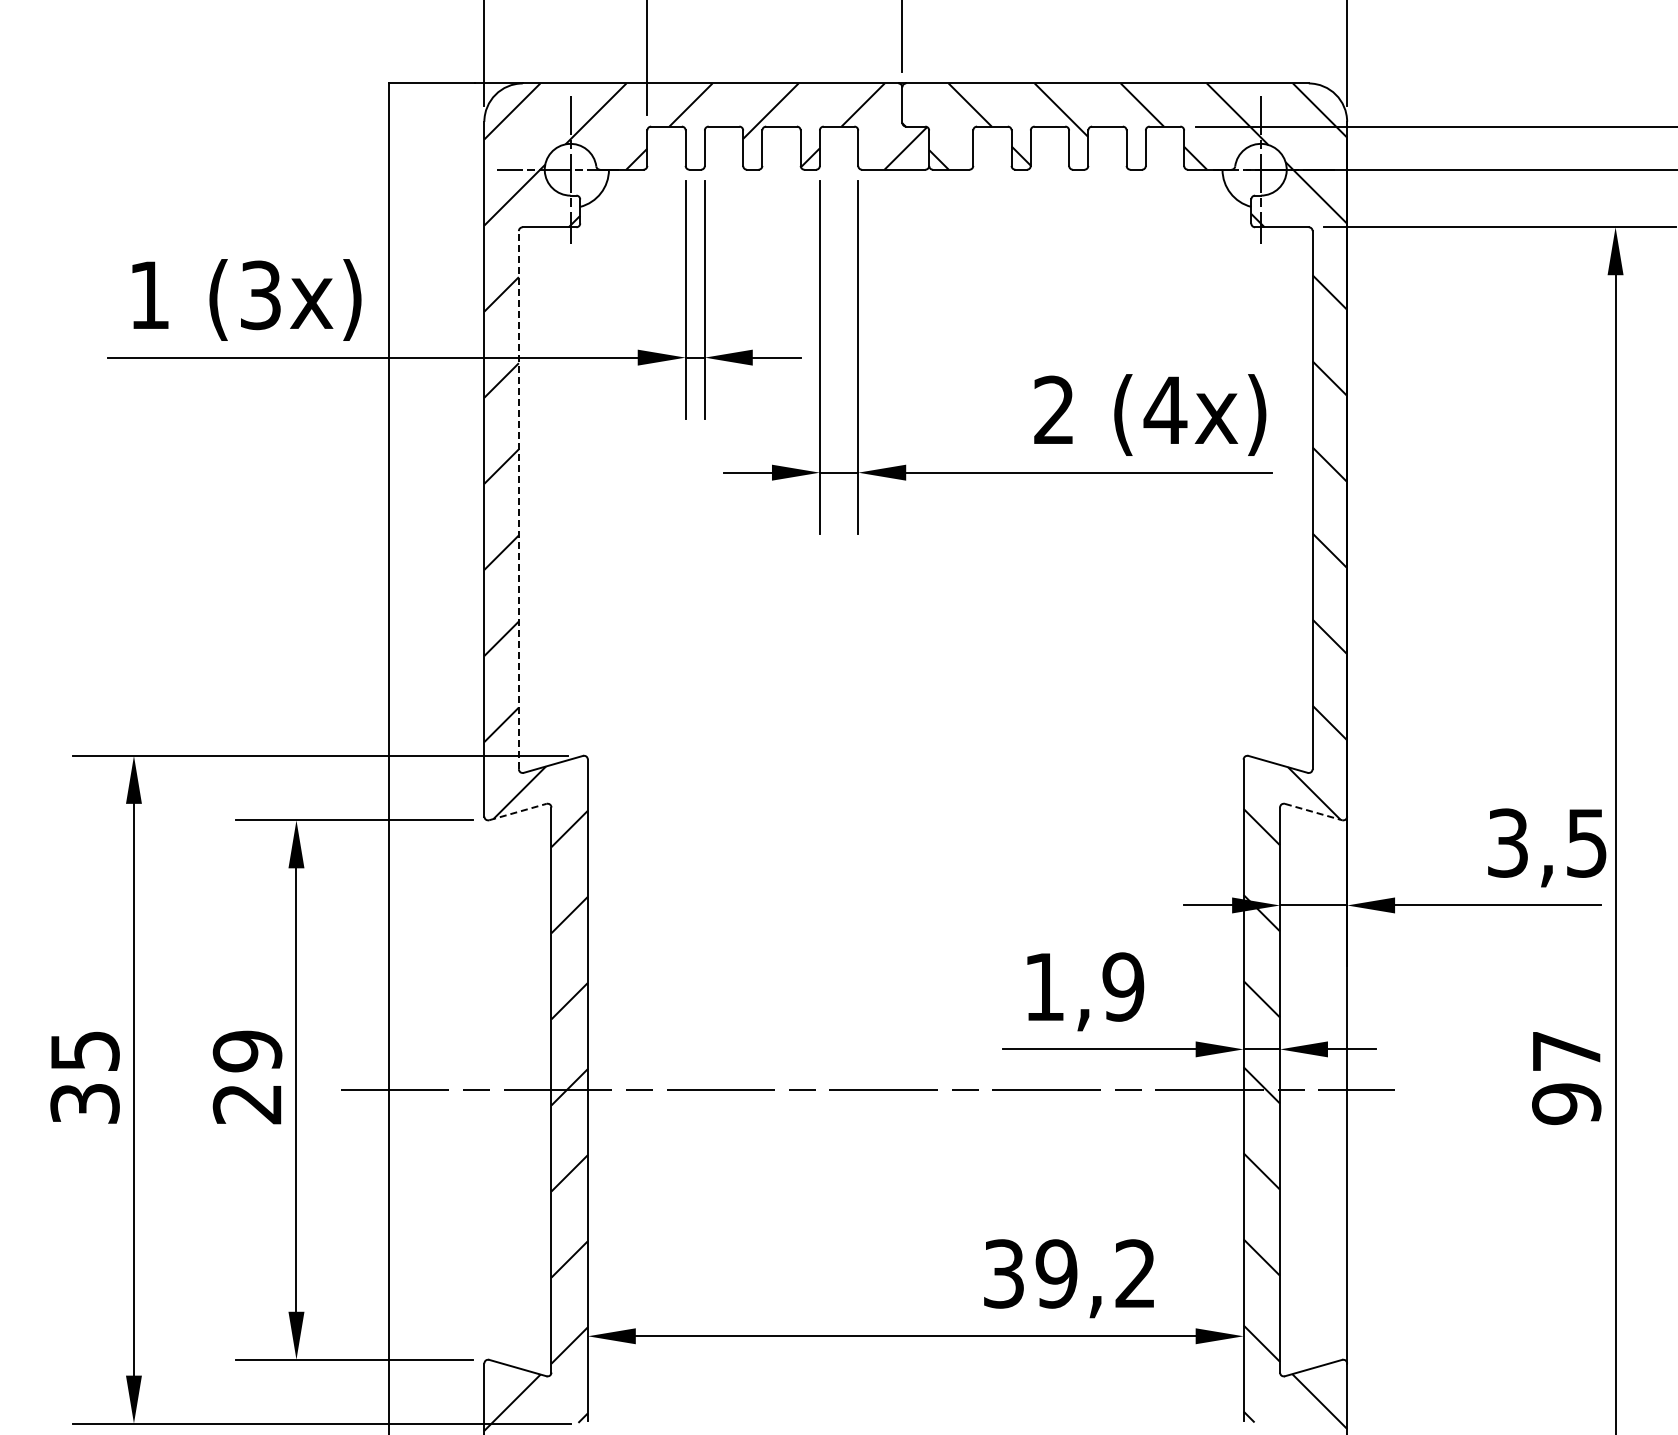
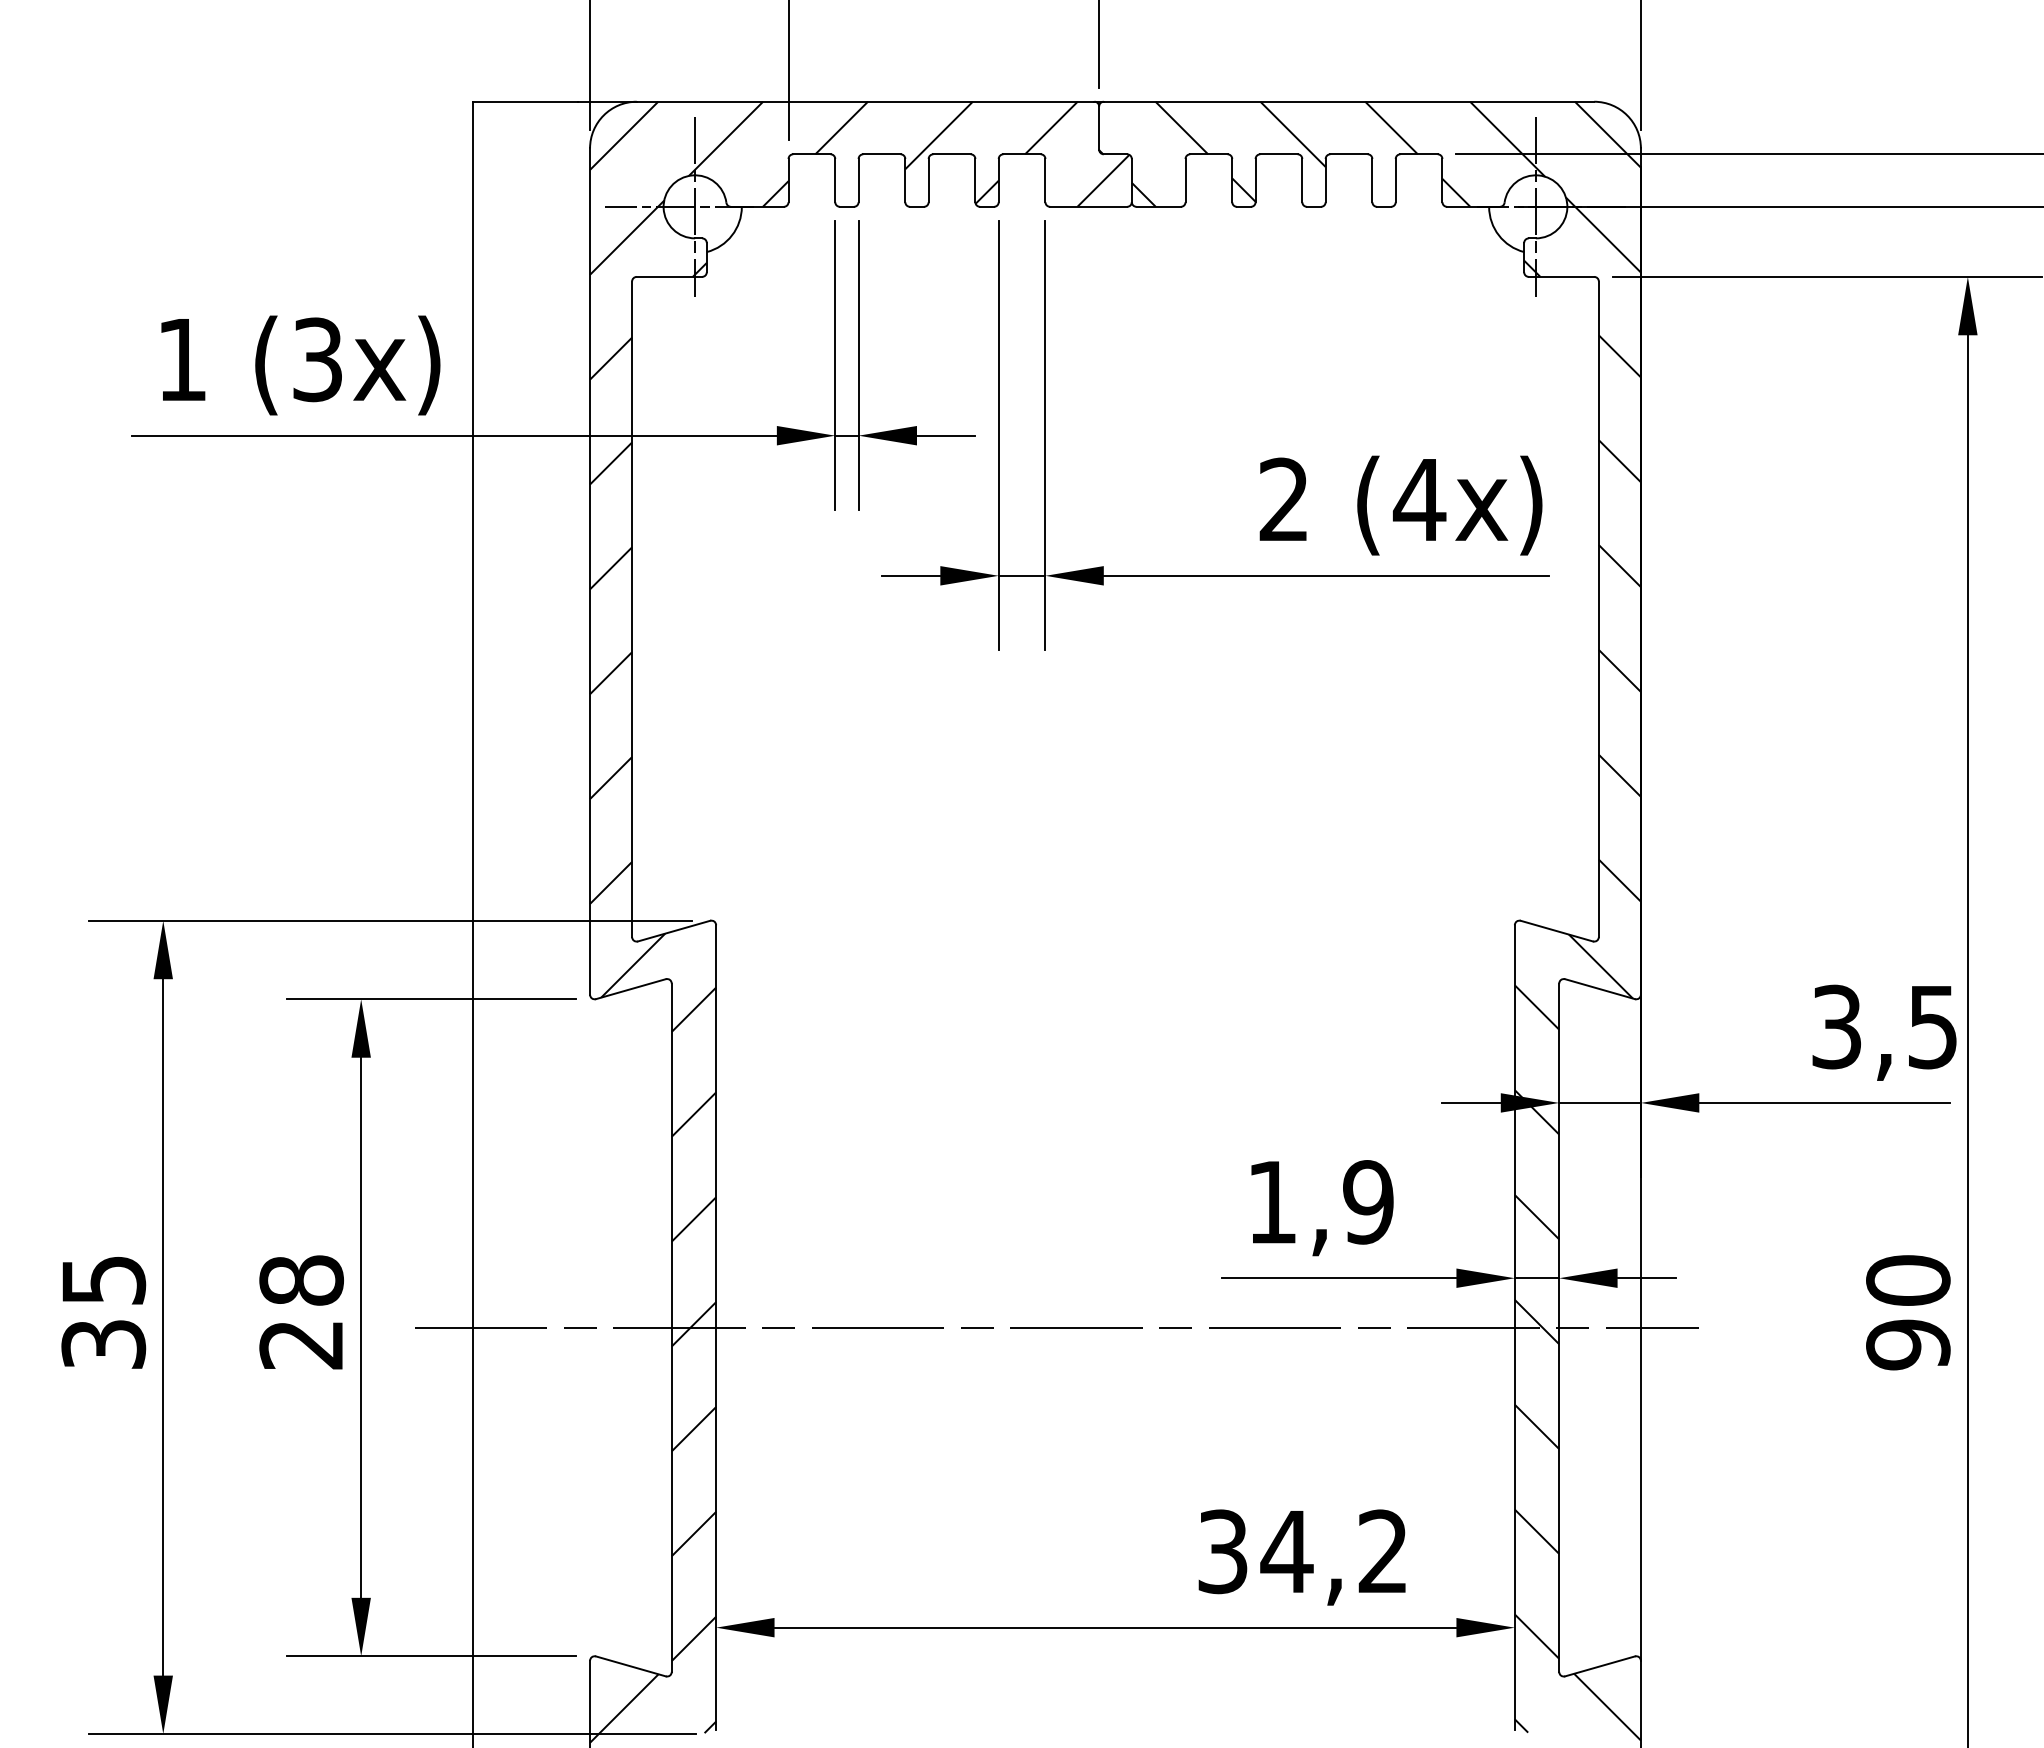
line: (518, 499) -> (631, 608), dashed -> solid
line: (517, 812) -> (630, 989), dashed -> solid
line: (1313, 812) -> (1599, 989), dashed -> solid
text: (247, 1051) -> (301, 1280), 29 -> 28
text: (1566, 1051) -> (1908, 1280), 97 -> 90
text: (1056, 1273) -> (1286, 1551), 39,2 -> 34,2

